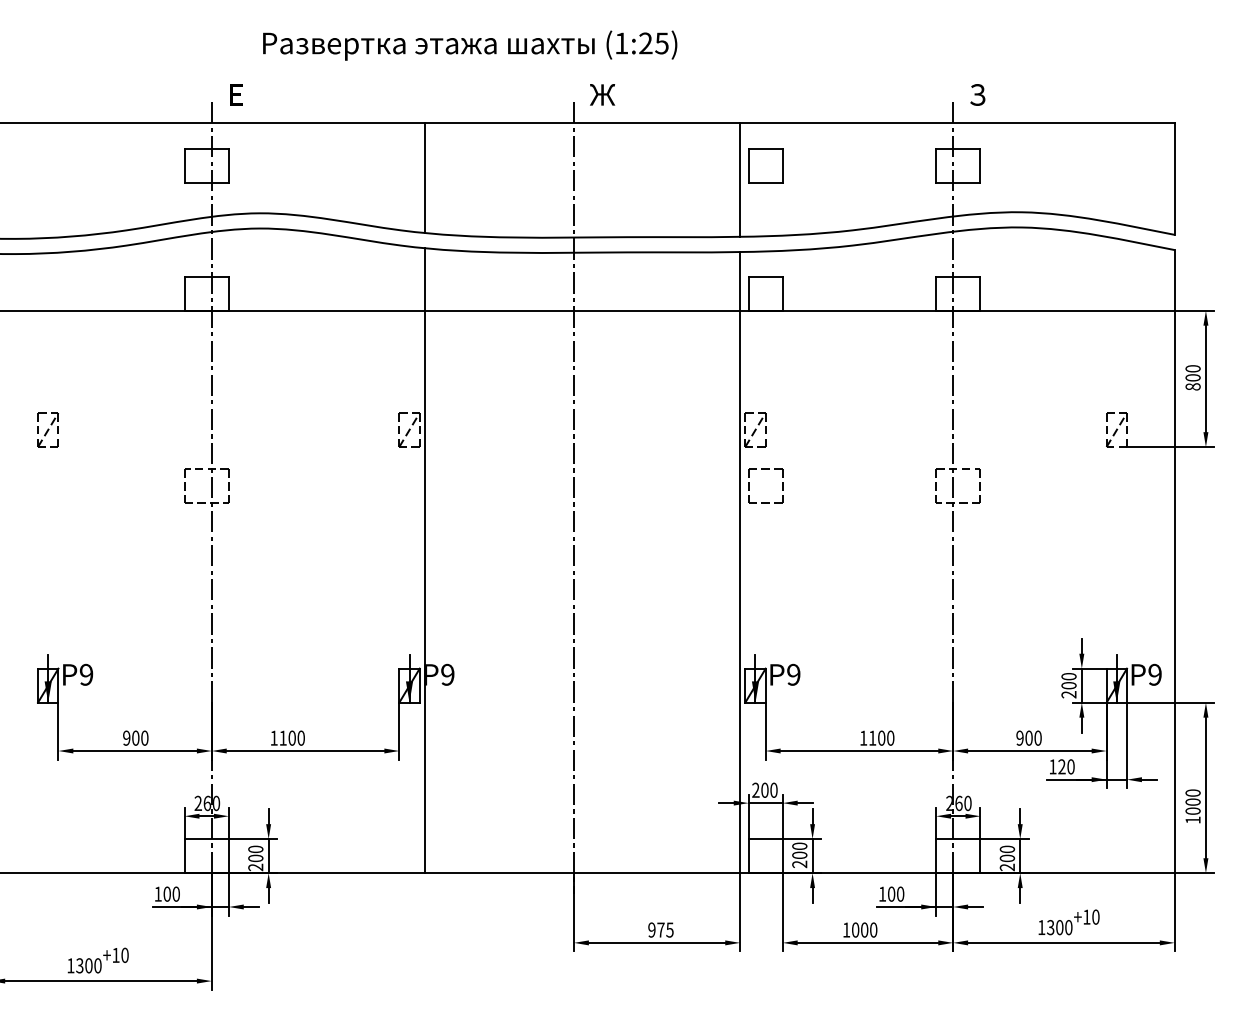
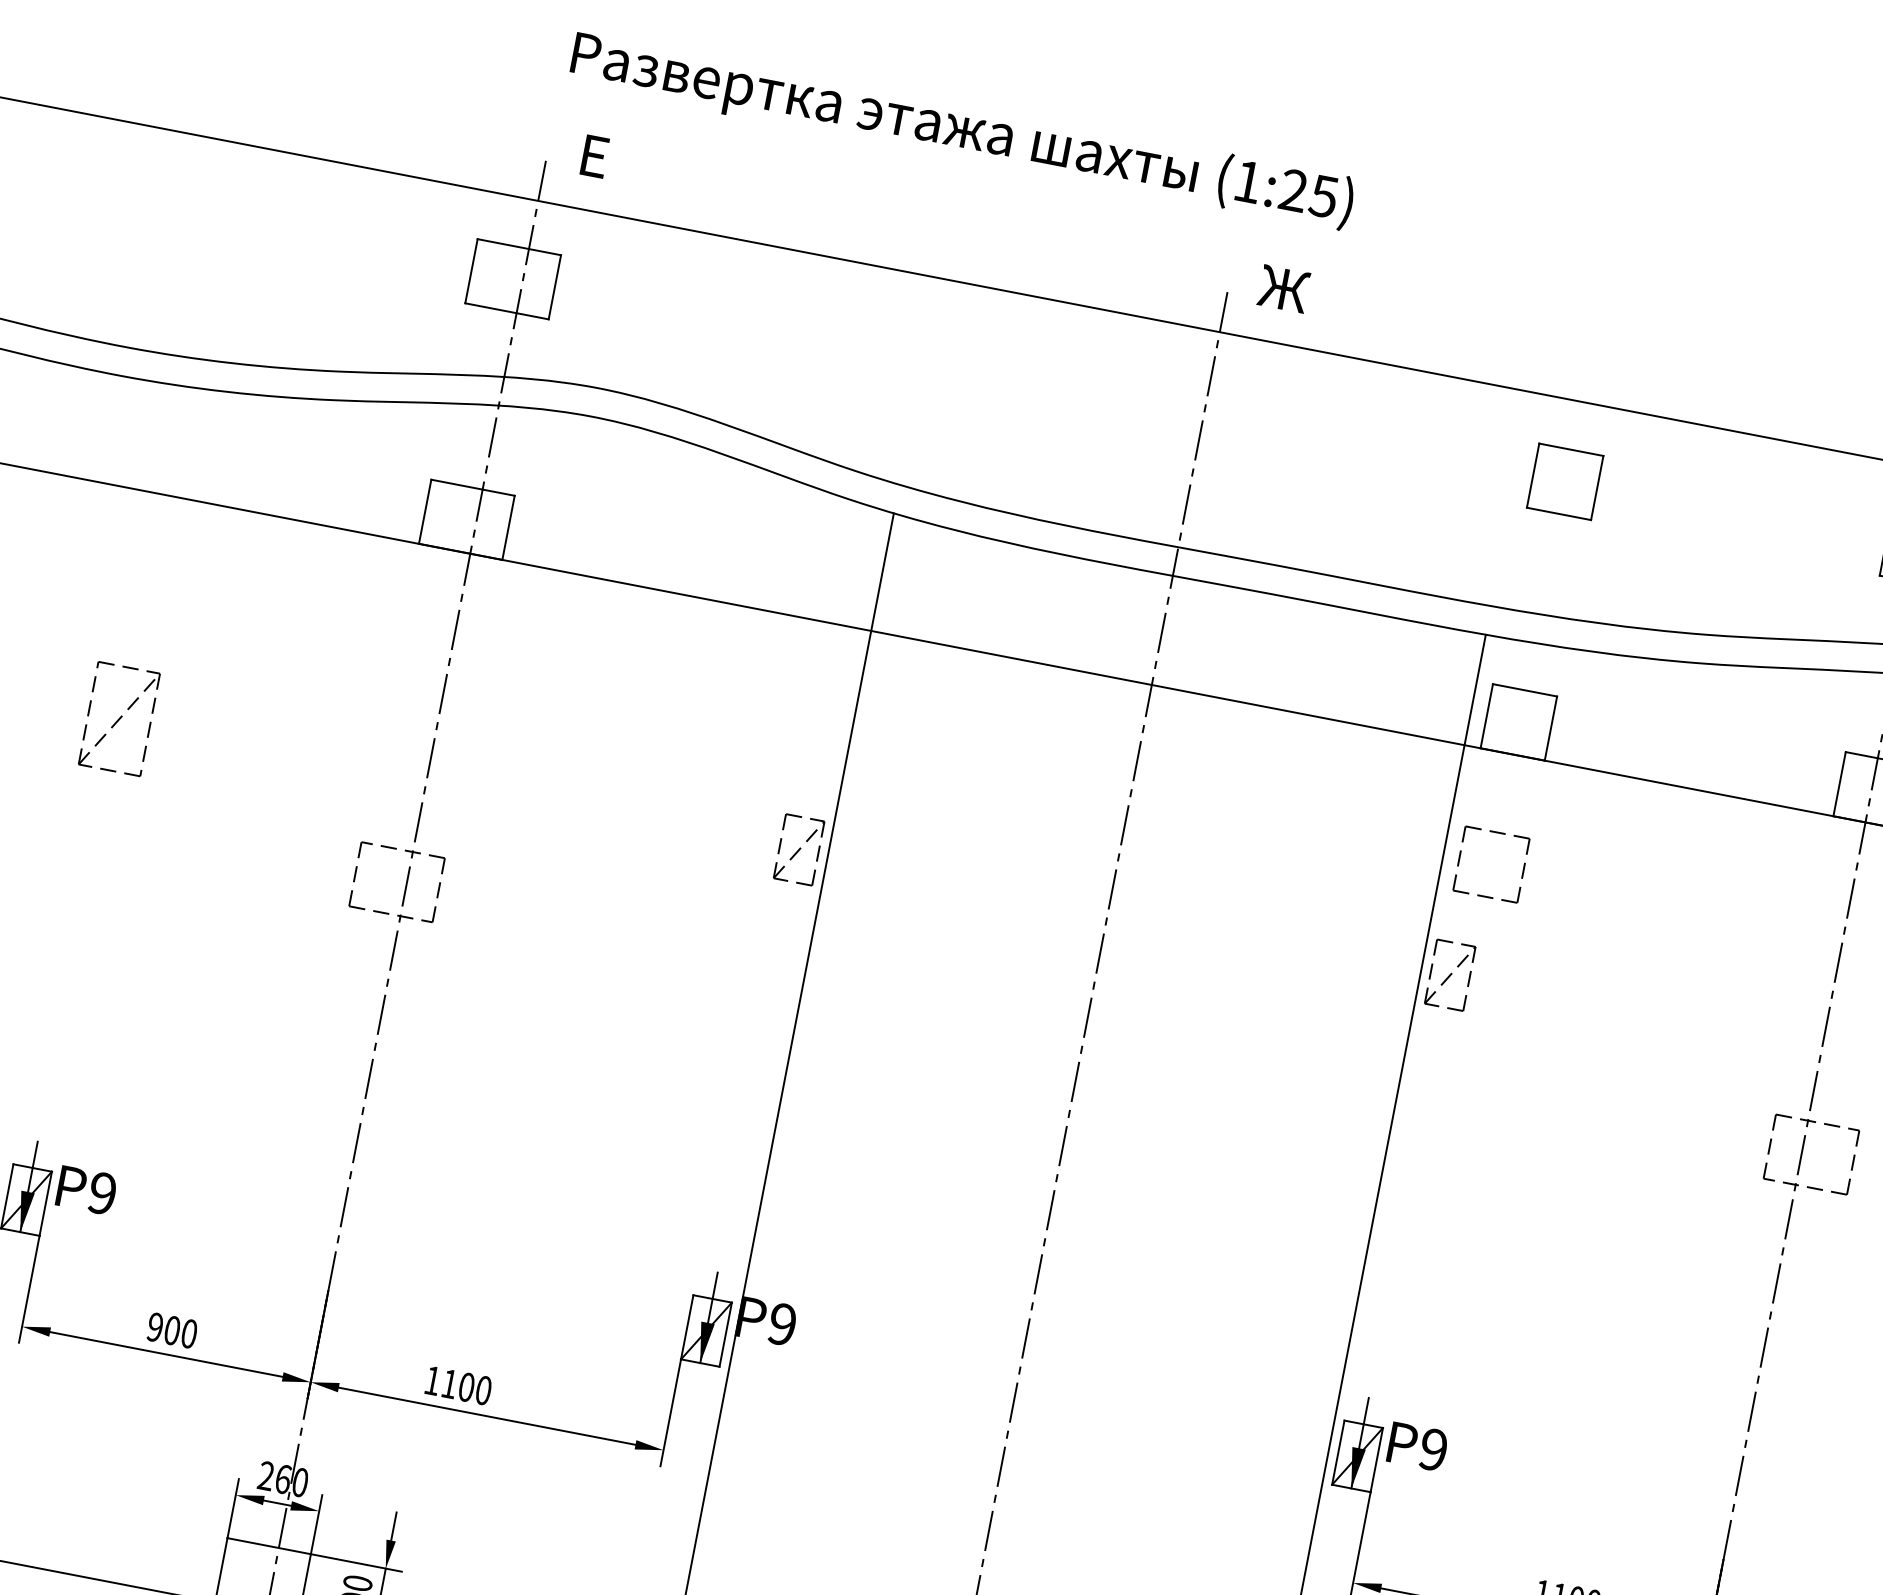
text: (470, 45) -> (962, 130), moved
line: (424, 178) -> (918, 381), removed
line: (740, 179) -> (1512, 498), removed
part: (47, 429) -> (118, 717), size x1.6
part: (765, 469) -> (1497, 832), moved

